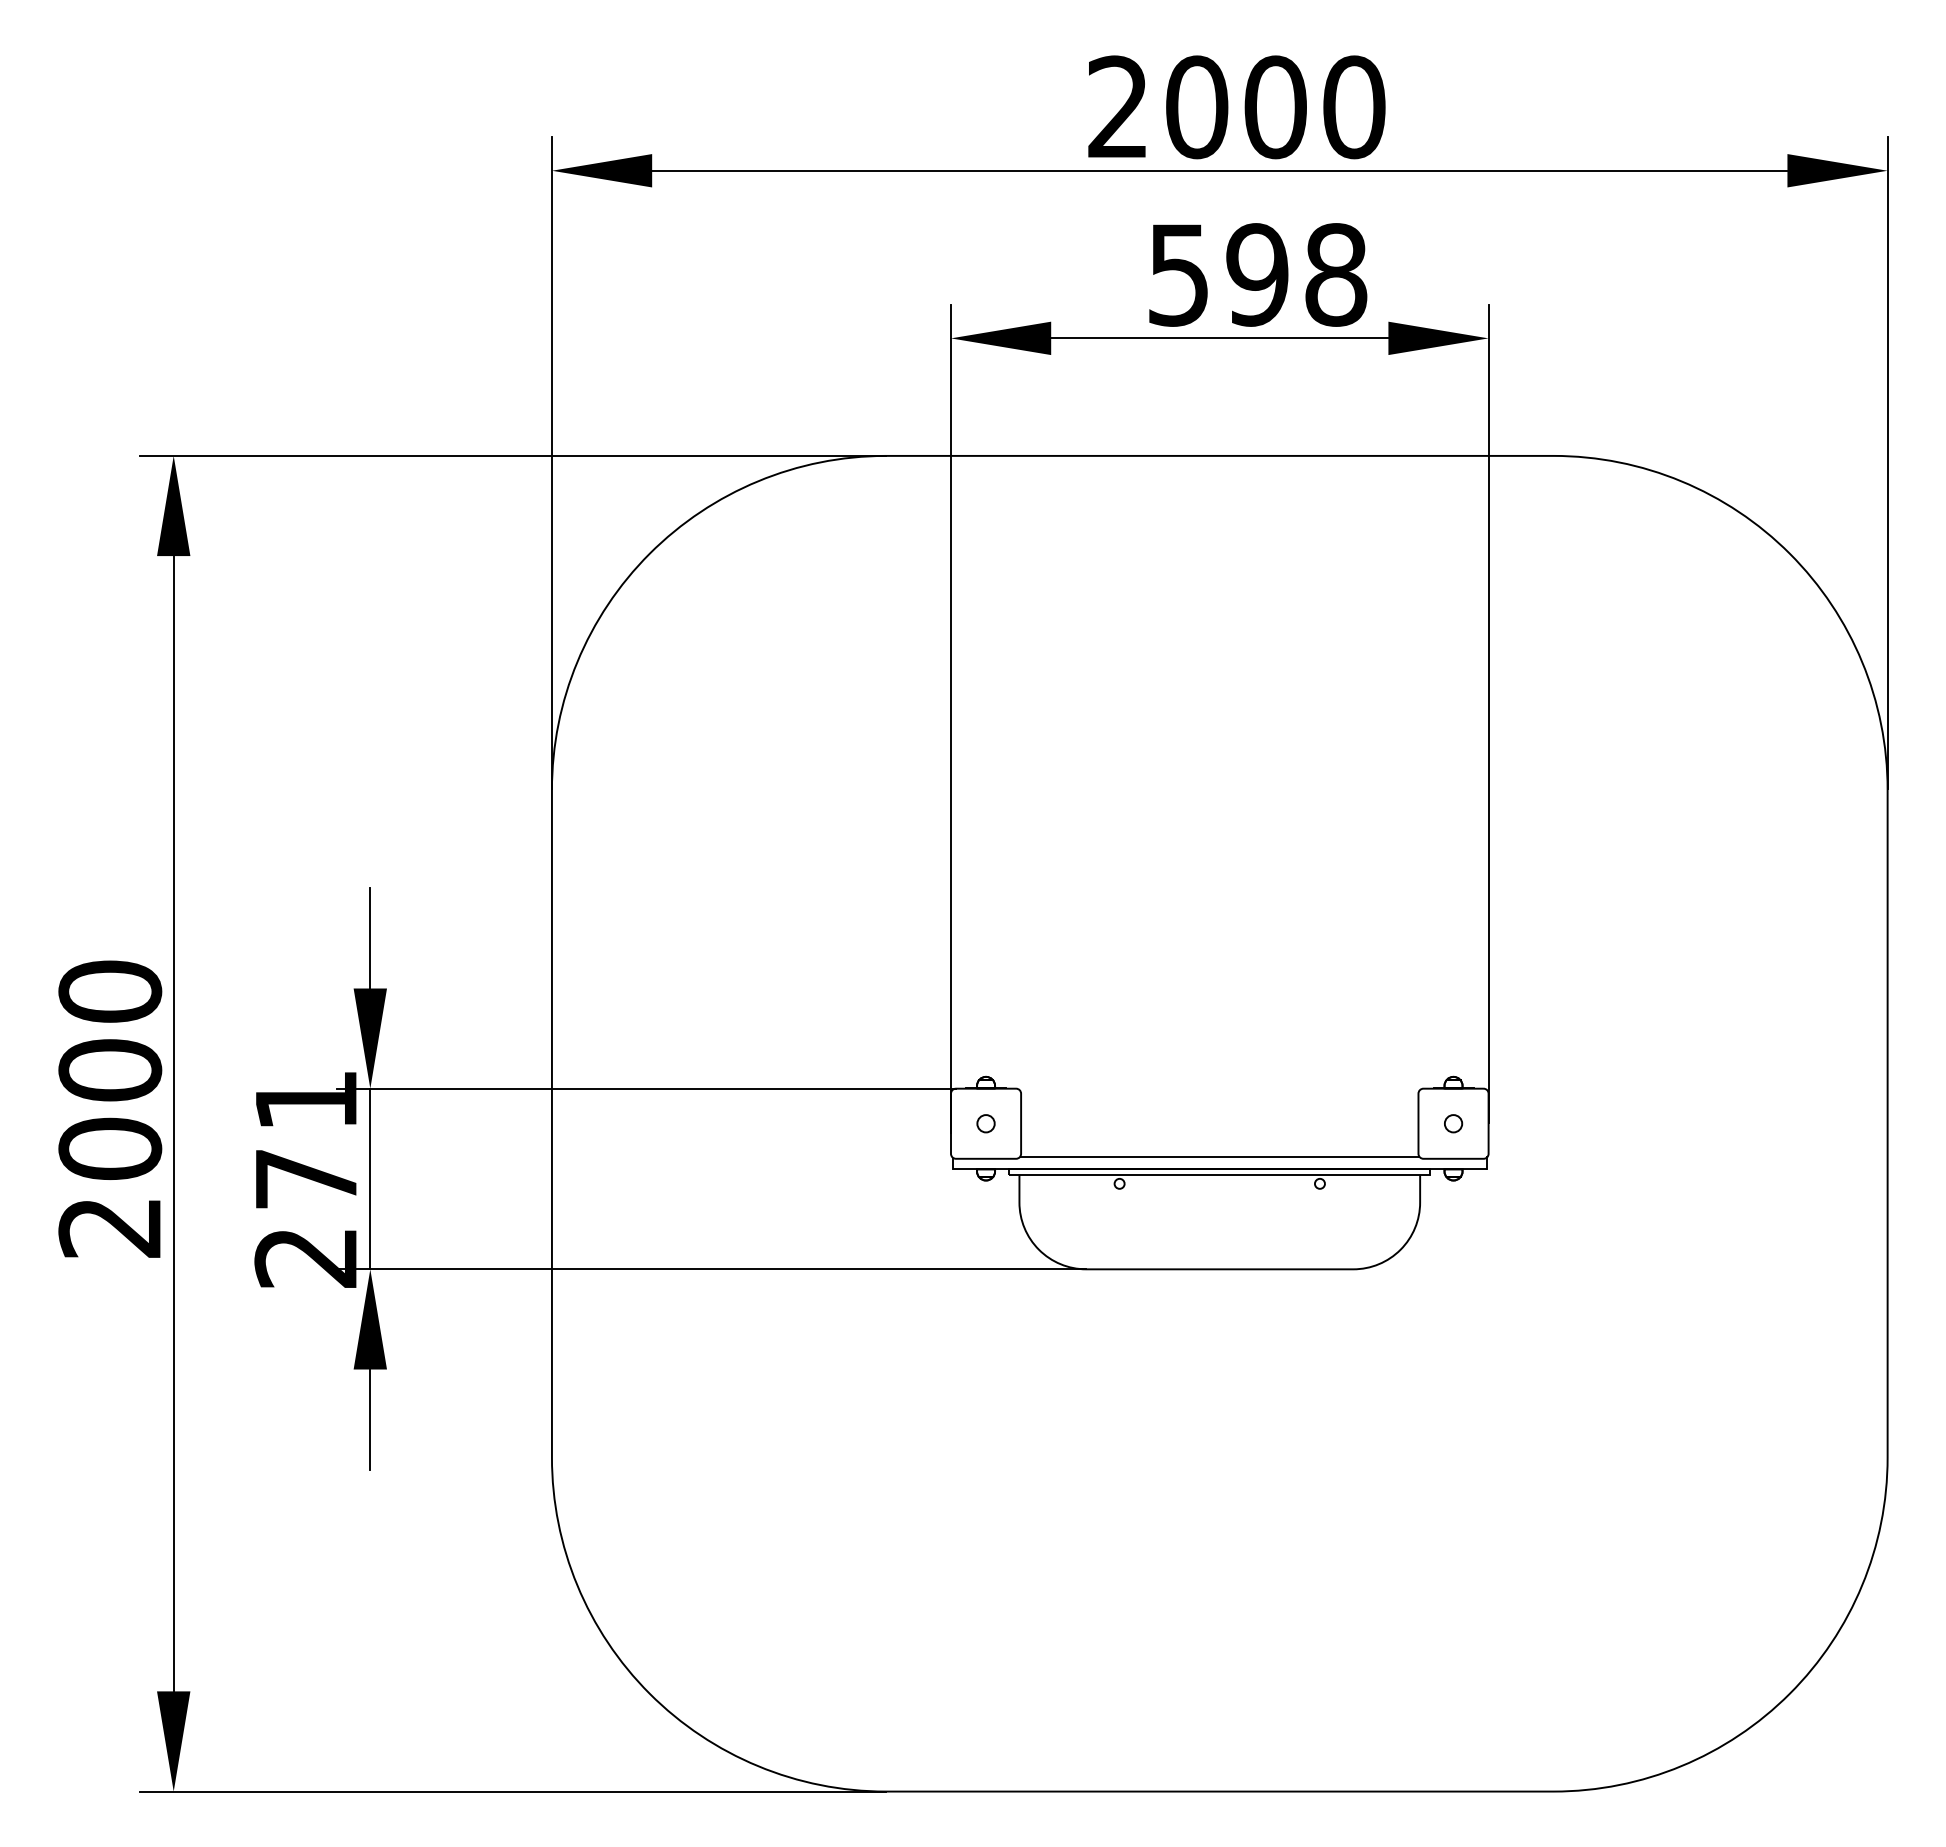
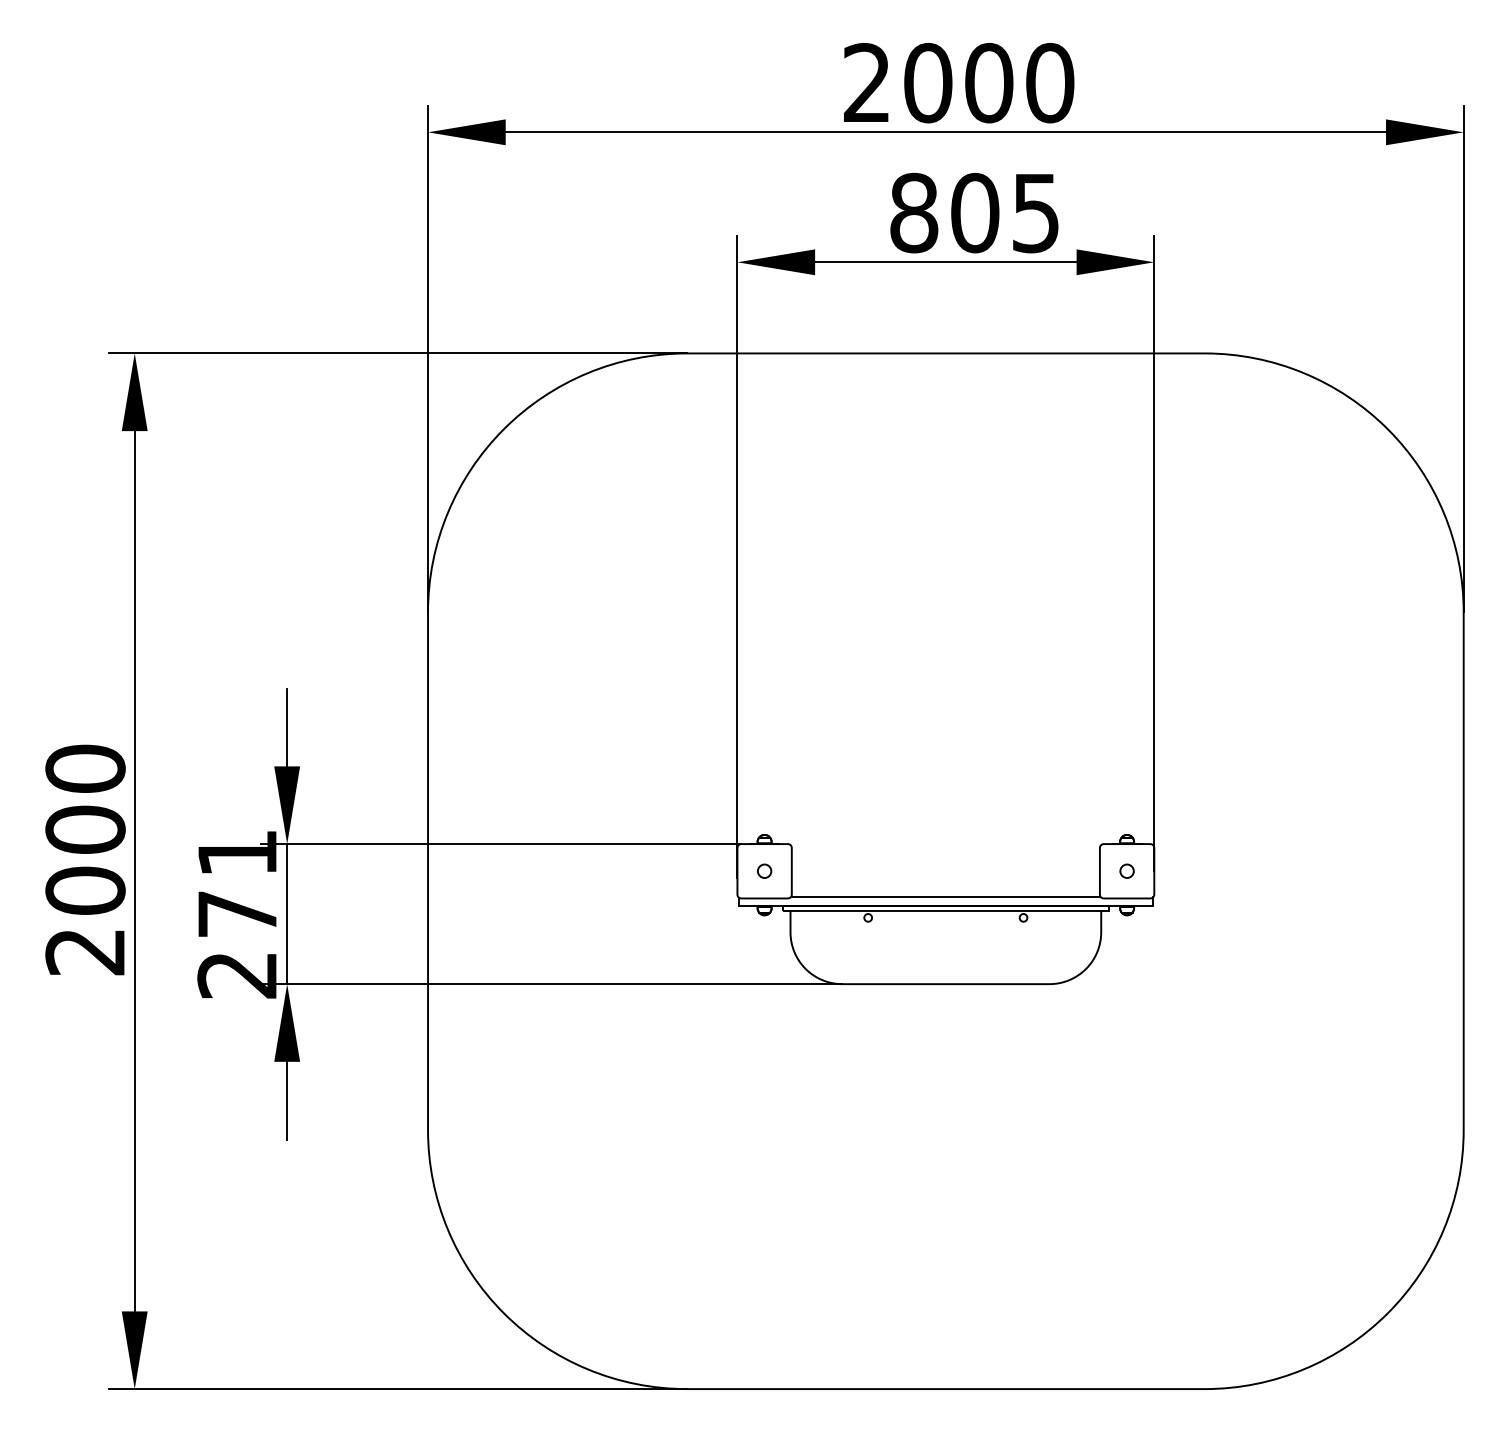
text: (1257, 274) -> (975, 212), 598 -> 805

